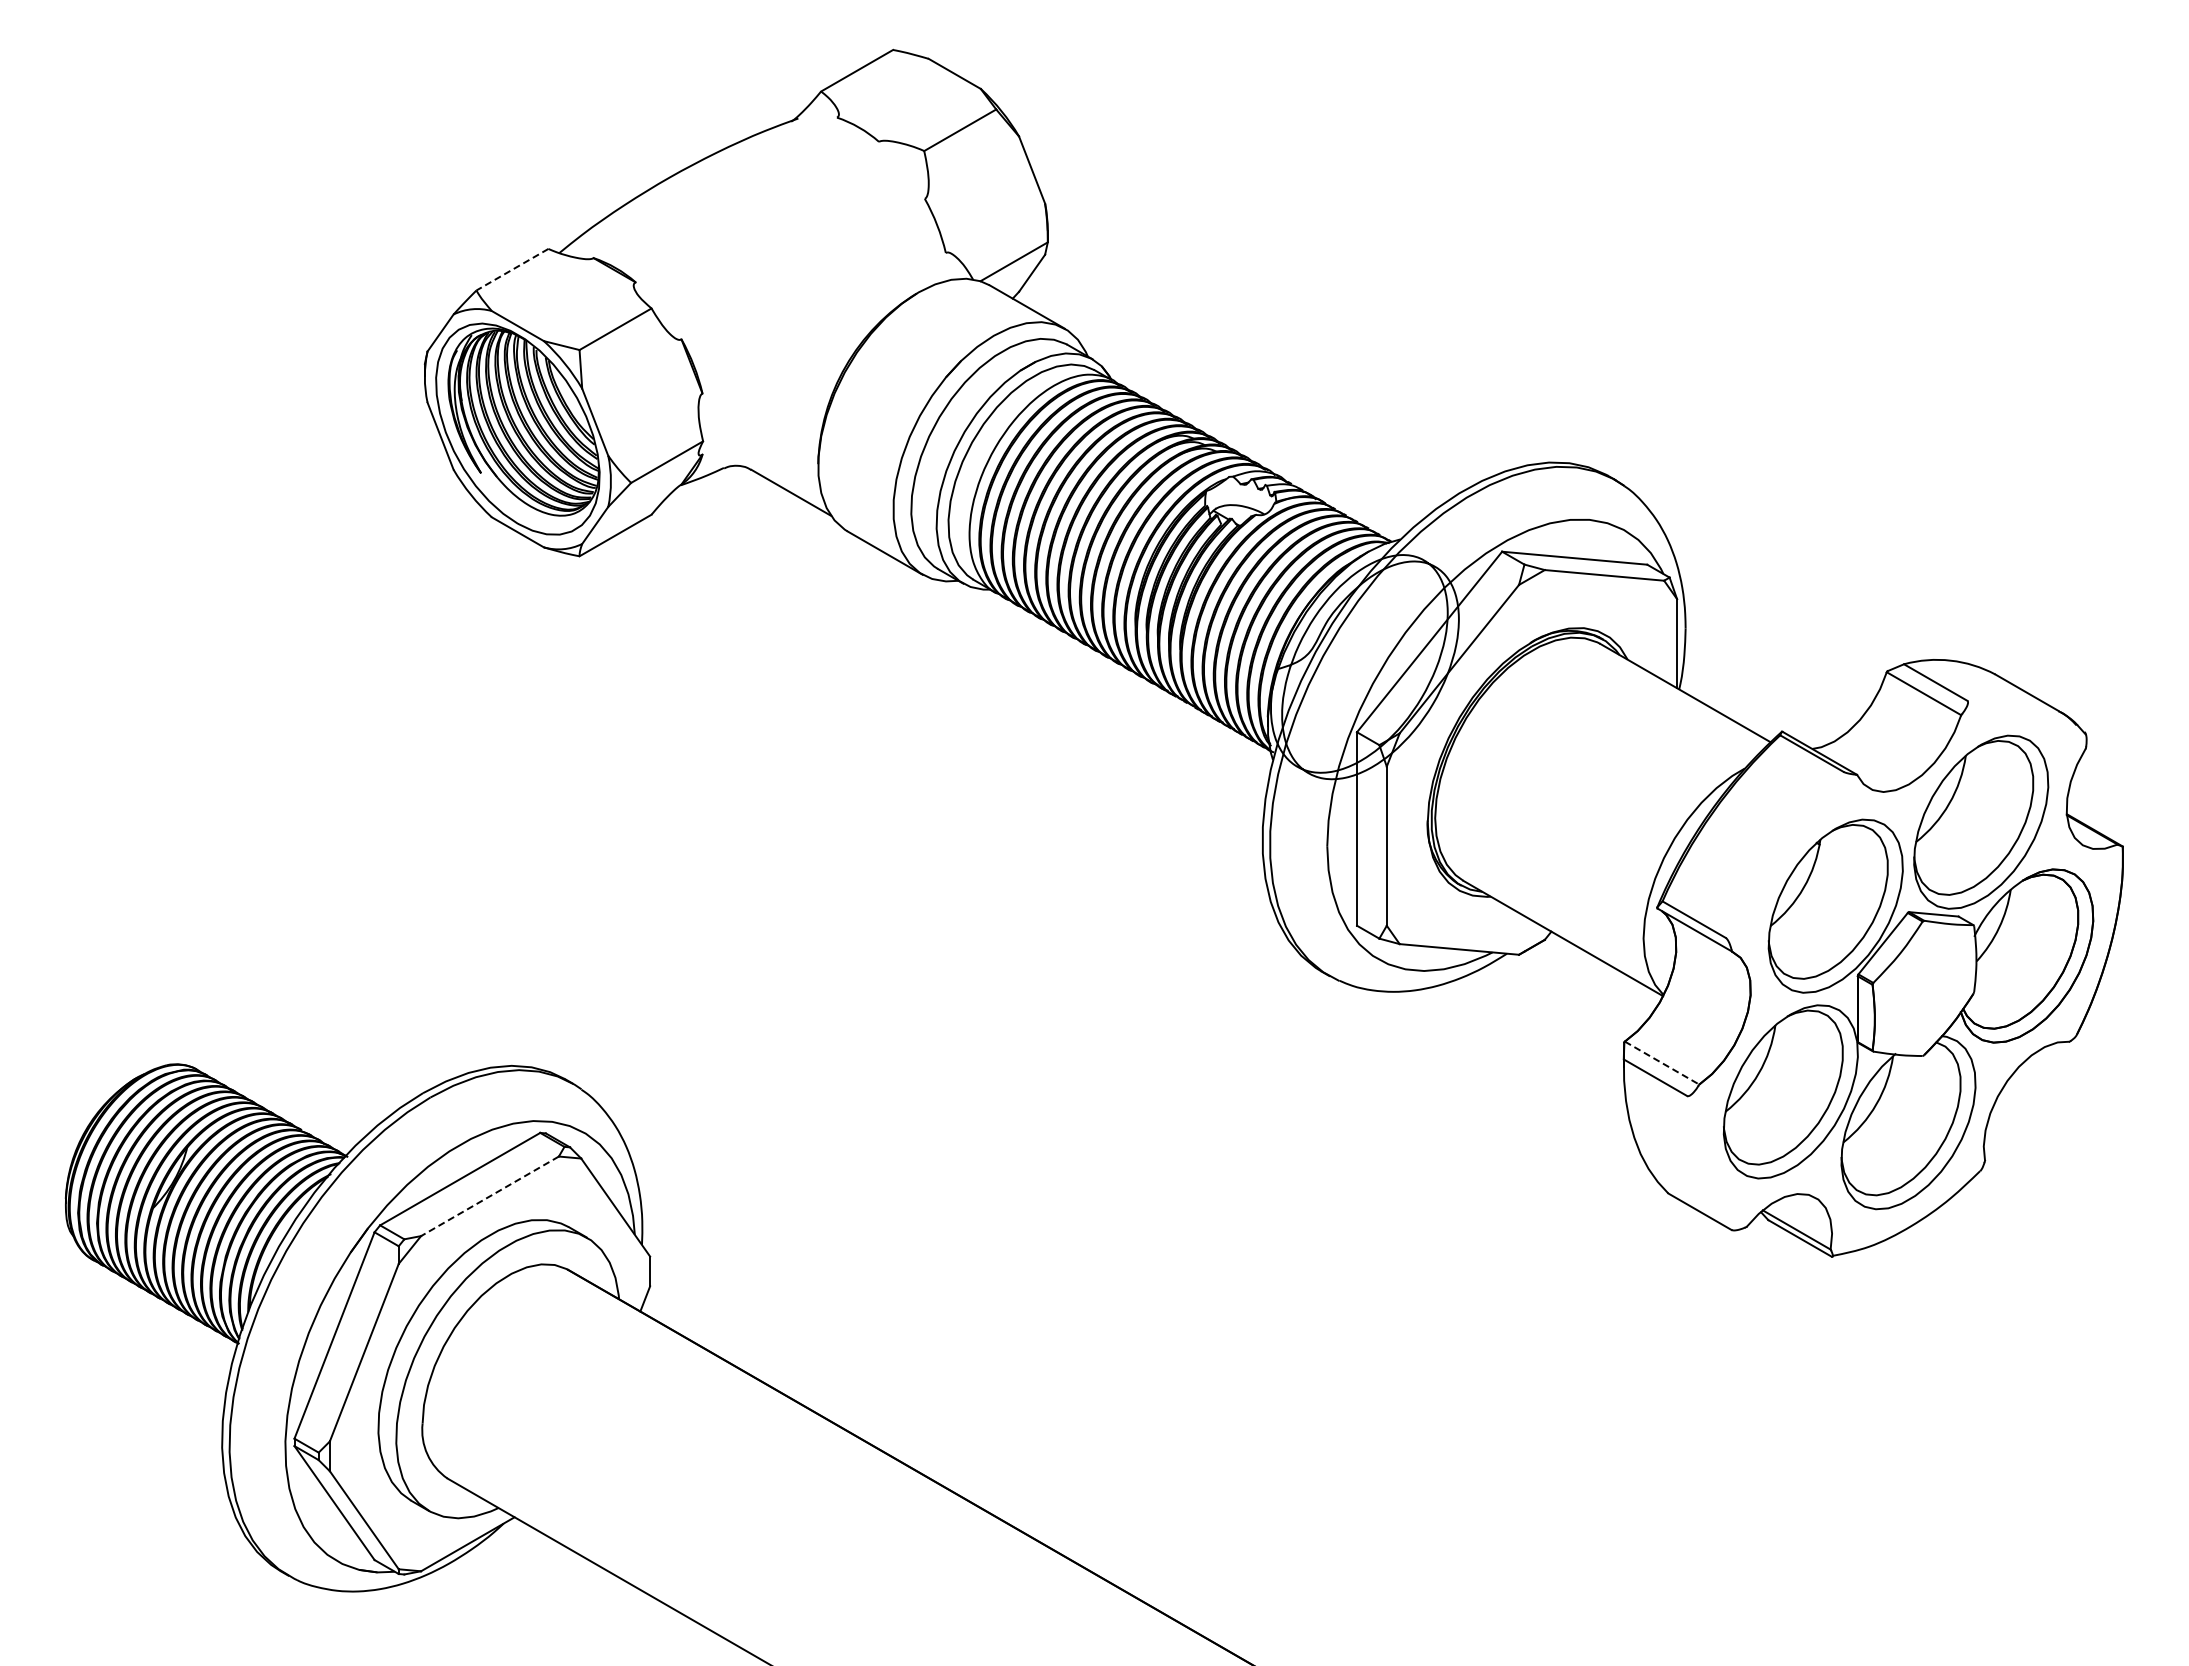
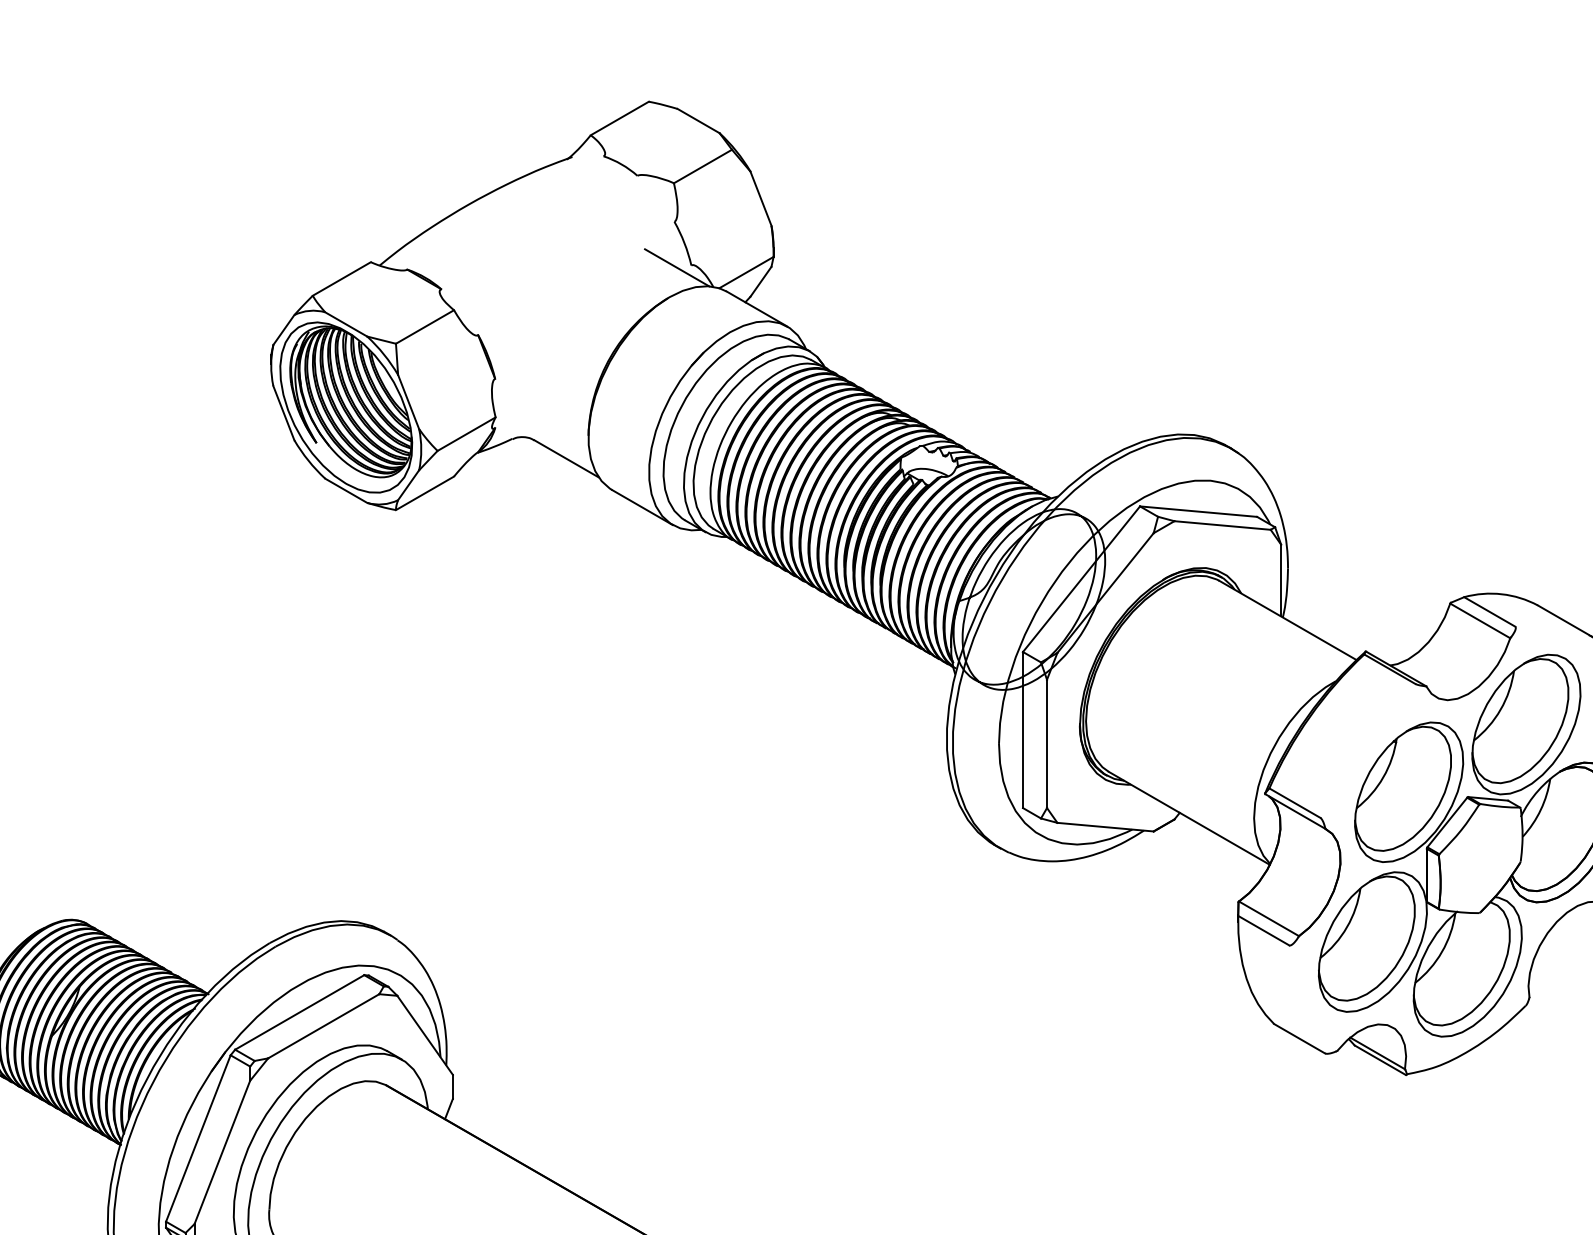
line: (927, 255) -> (676, 267), added
line: (512, 269) -> (341, 278), dashed -> solid
line: (1662, 1063) -> (1269, 919), dashed -> solid
line: (490, 1196) -> (324, 1026), dashed -> solid

